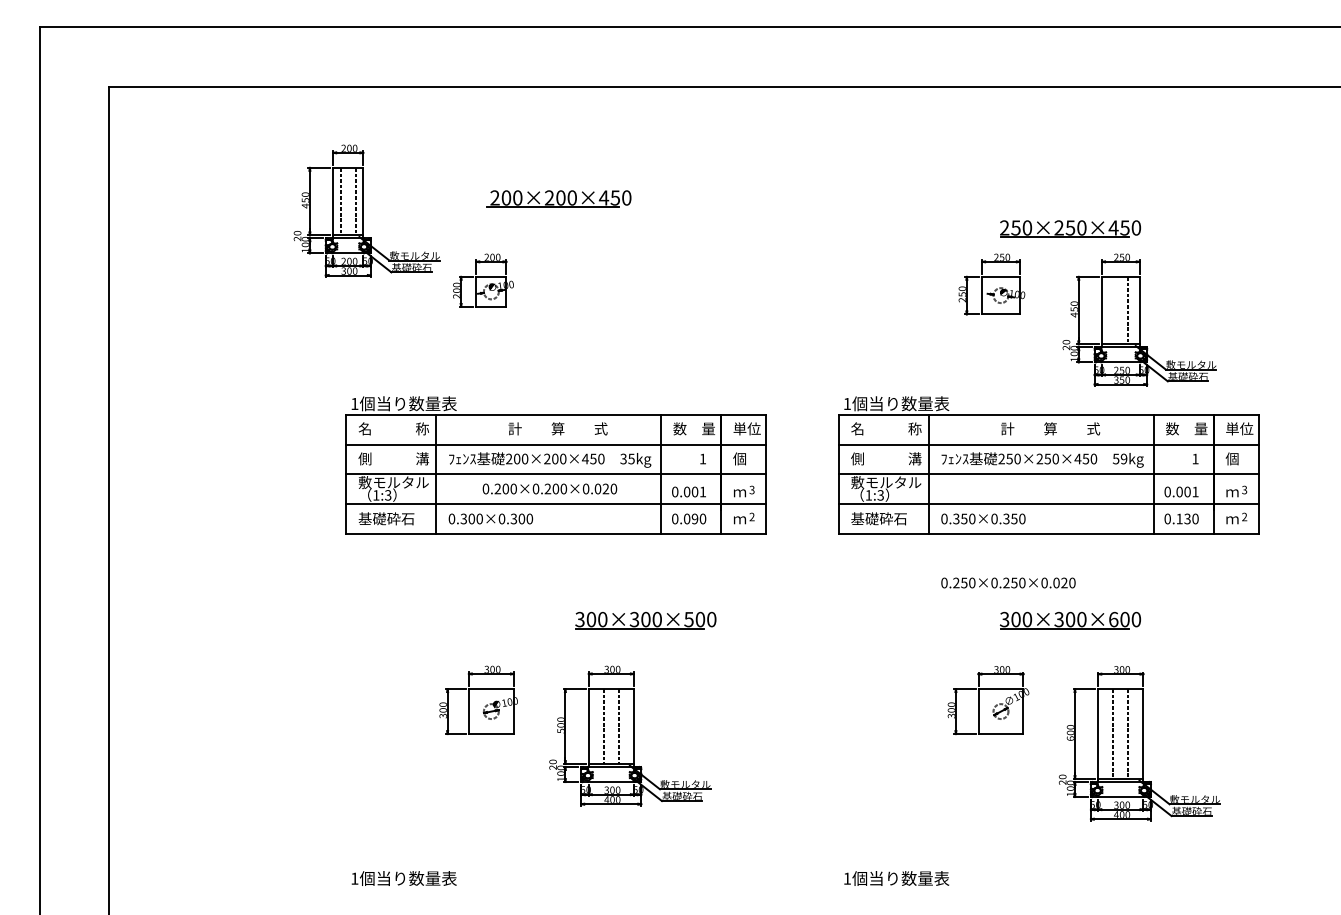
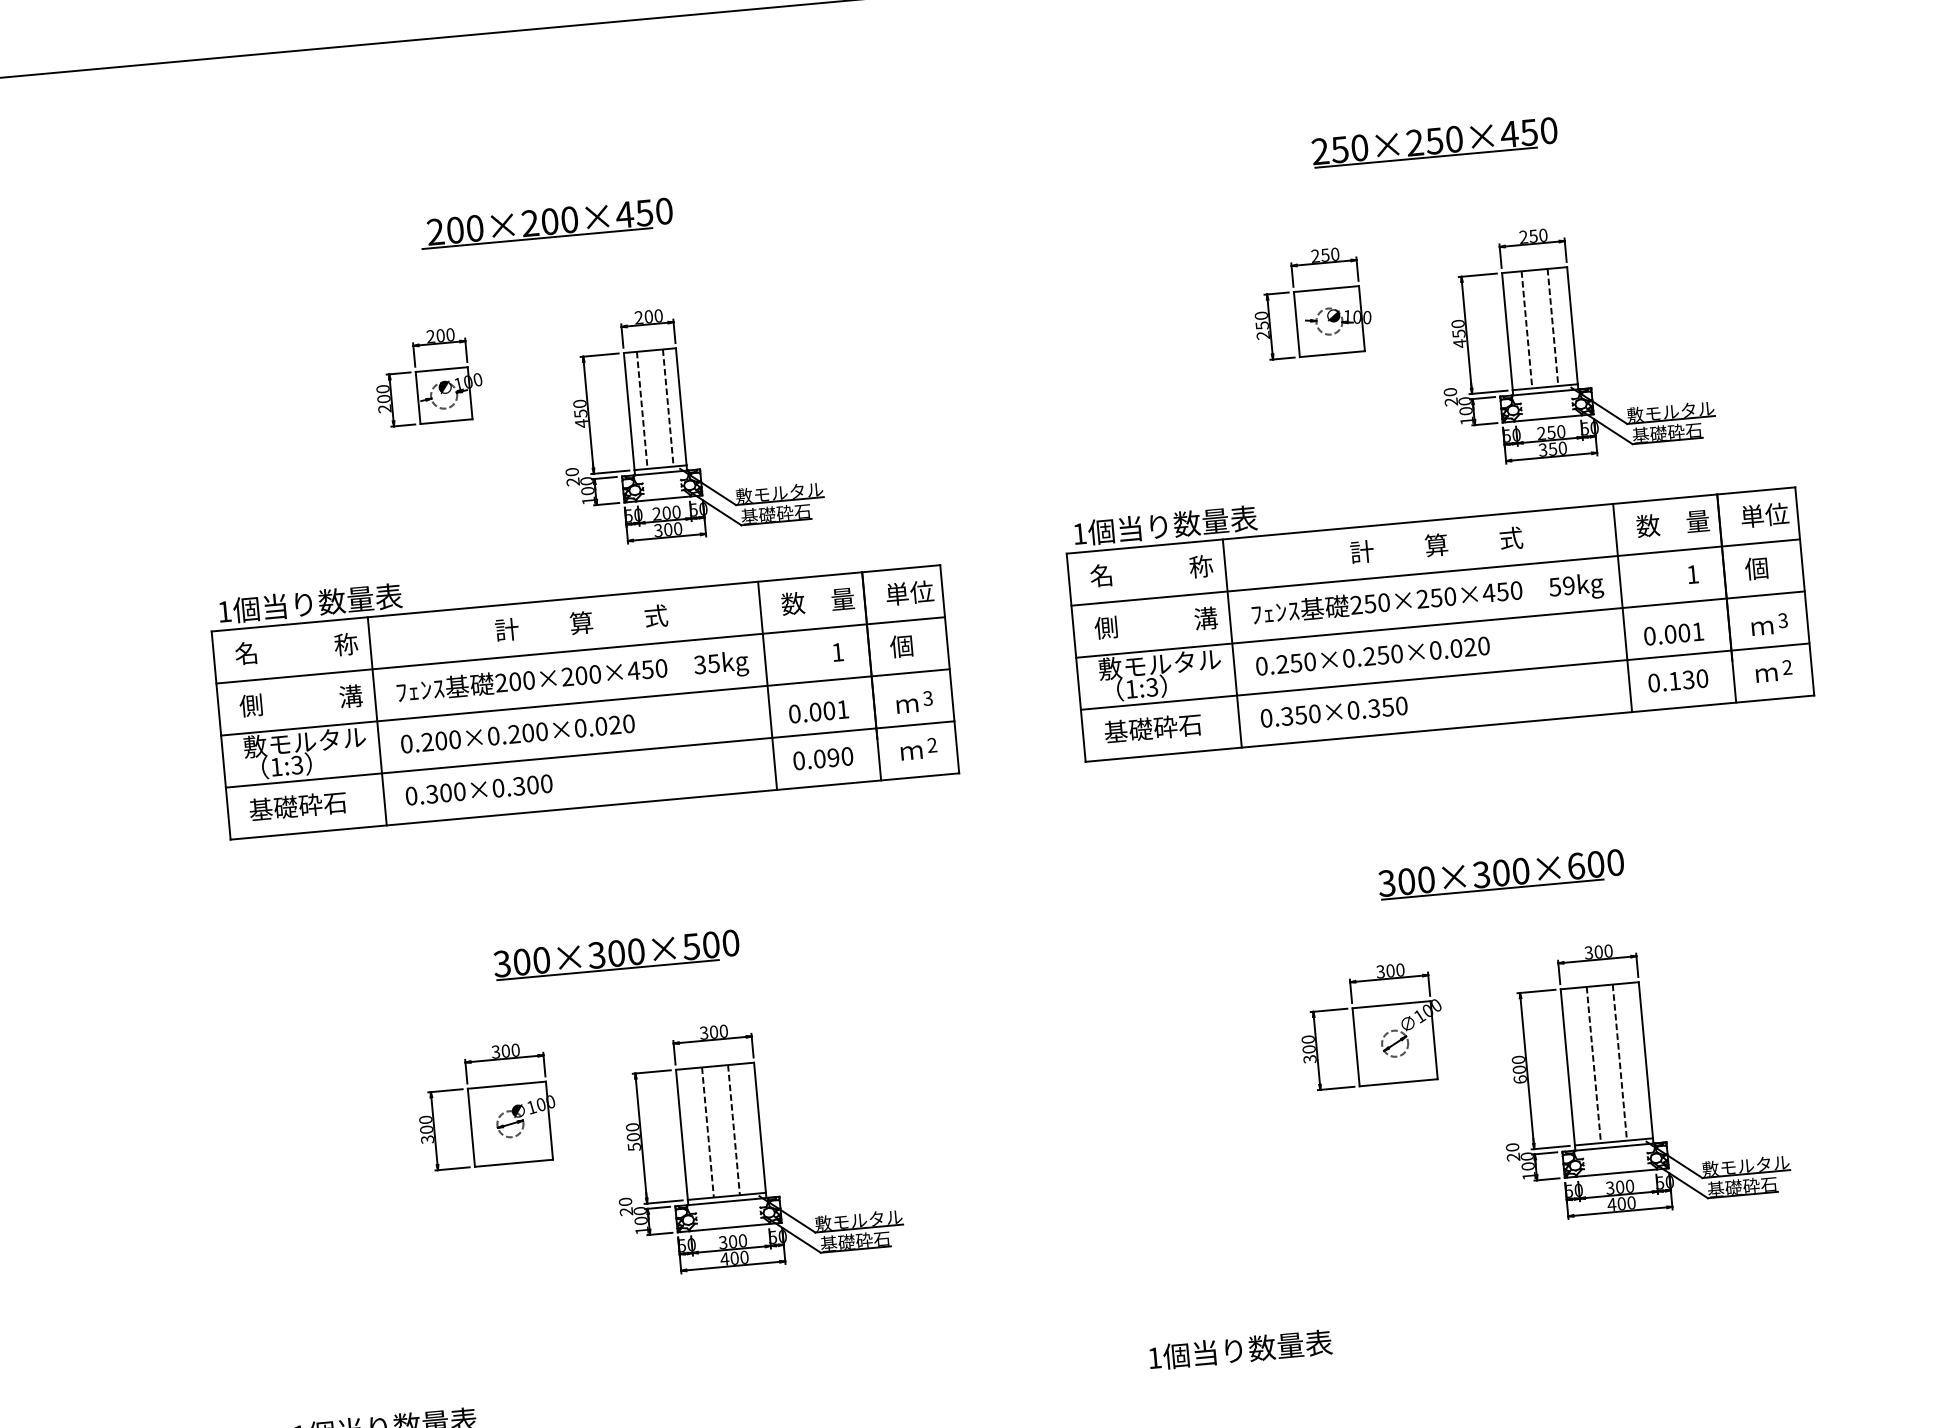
part: (366, 210) -> (688, 421), moved
part: (1070, 228) -> (1434, 142), moved
line: (1113, 310) -> (1527, 329), added
text: (549, 488) -> (517, 733), moved
text: (1008, 582) -> (1372, 655), moved
part: (645, 620) -> (616, 955), moved

